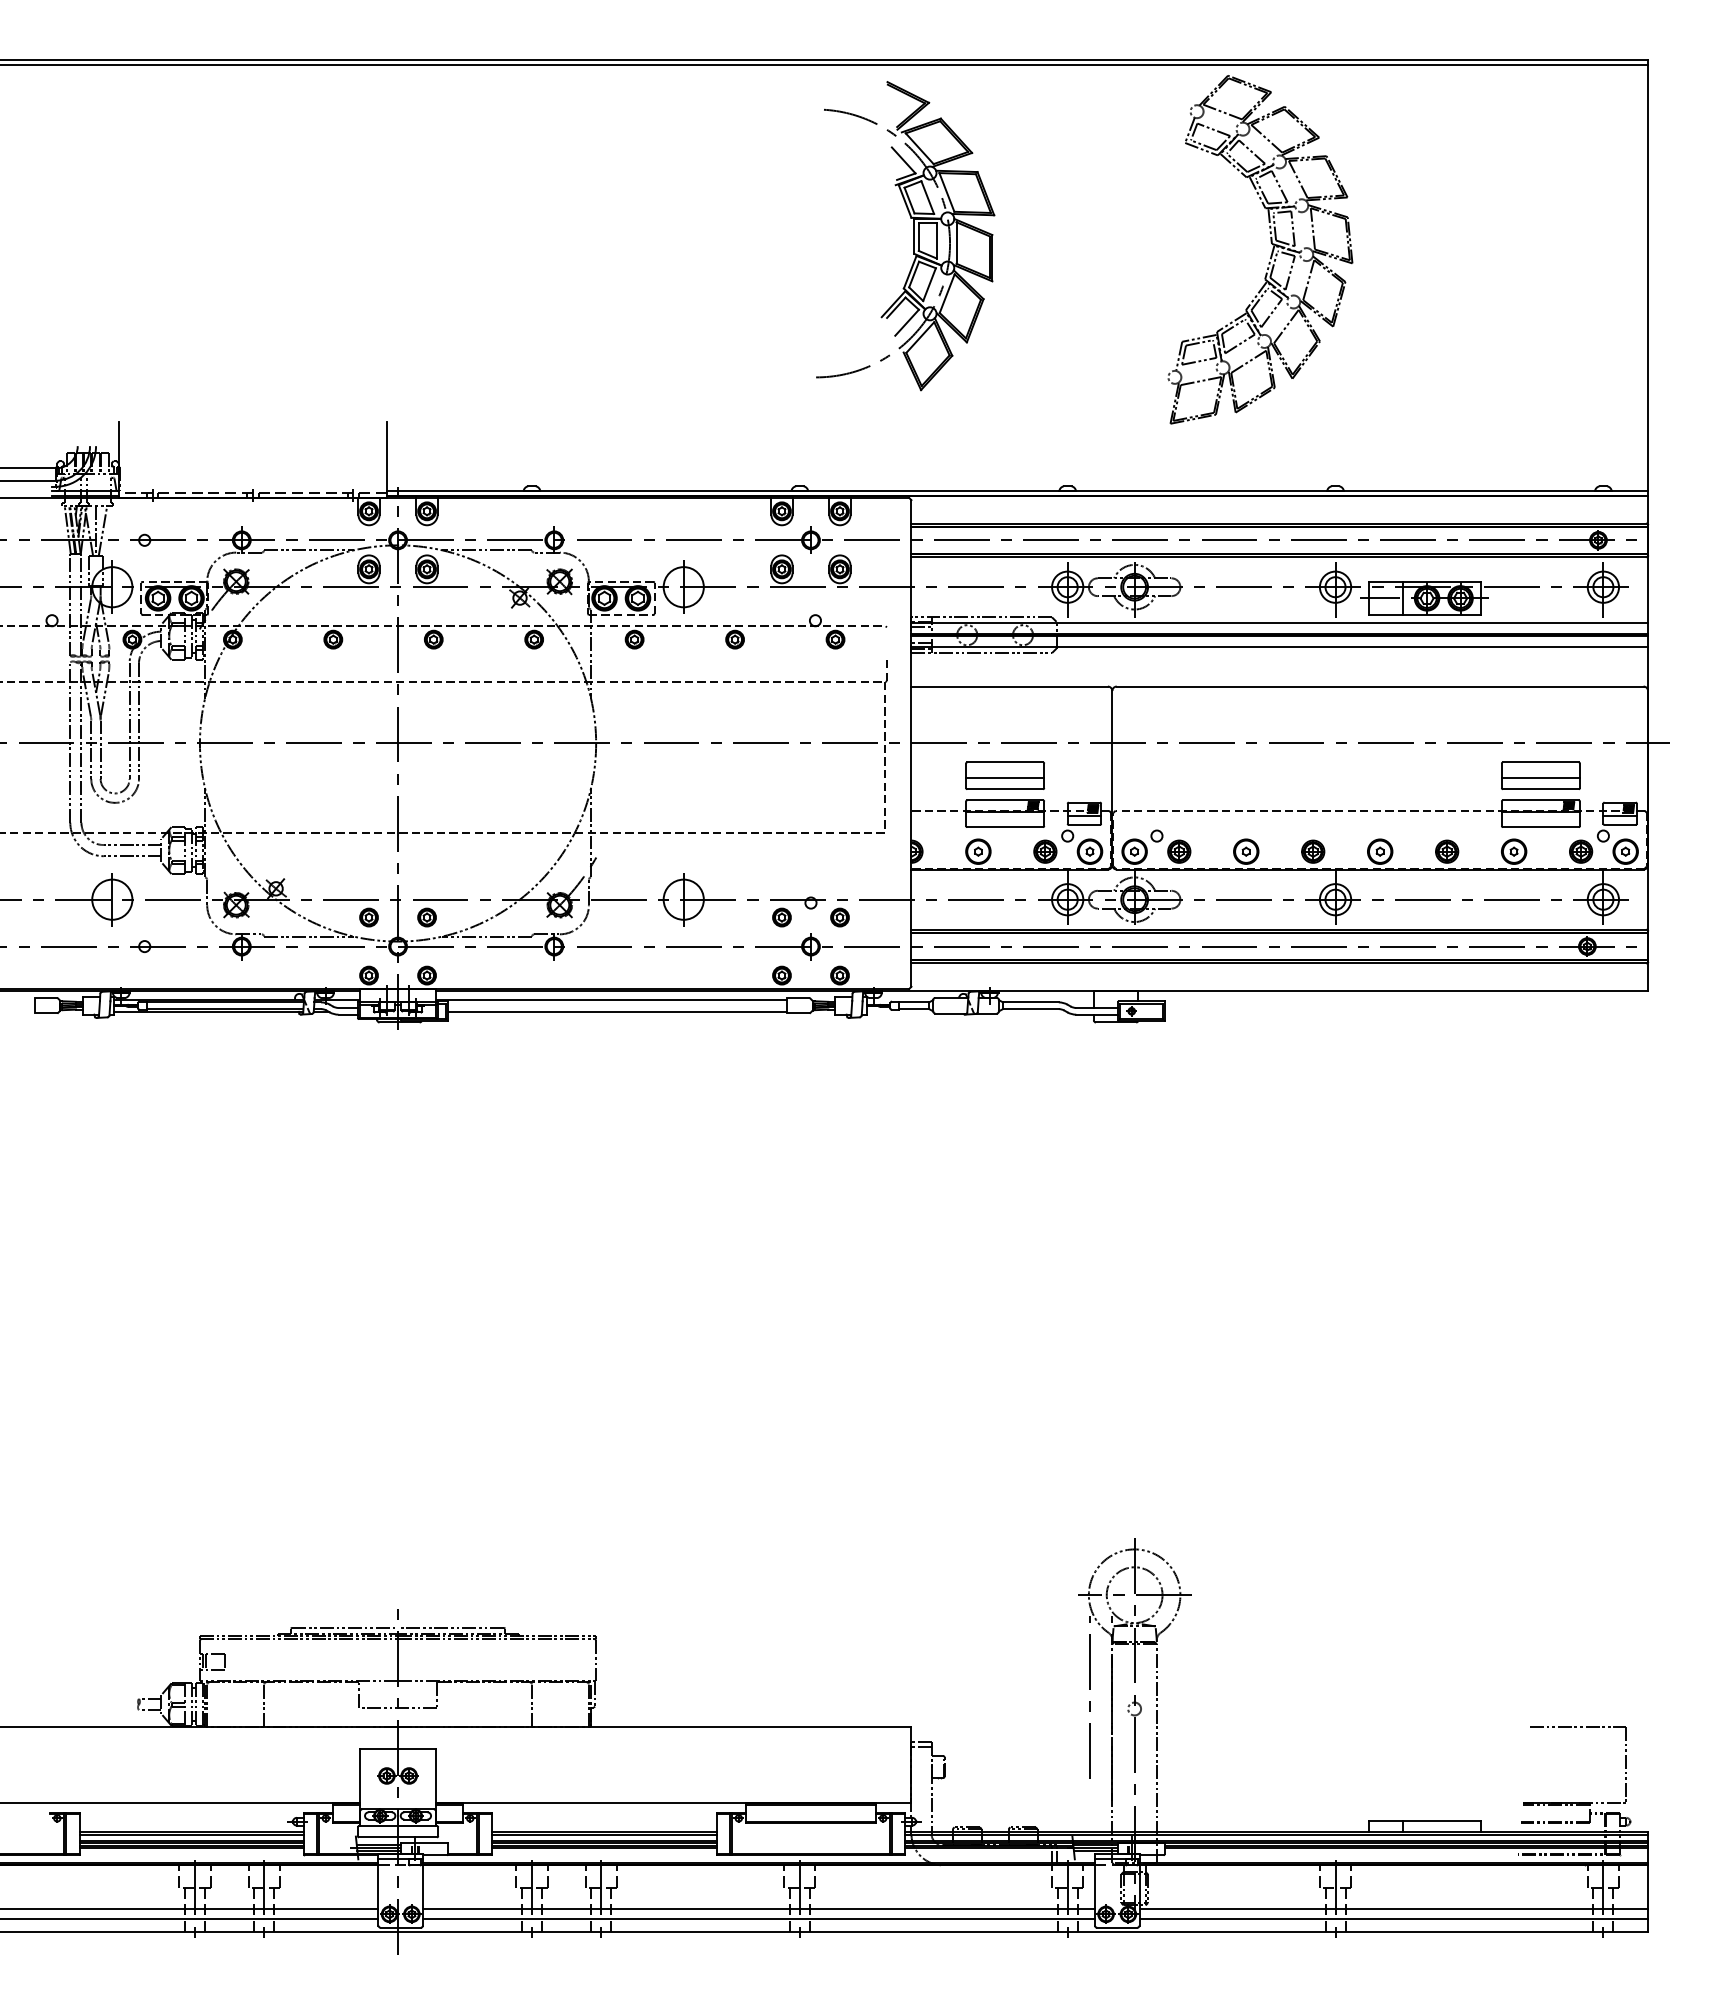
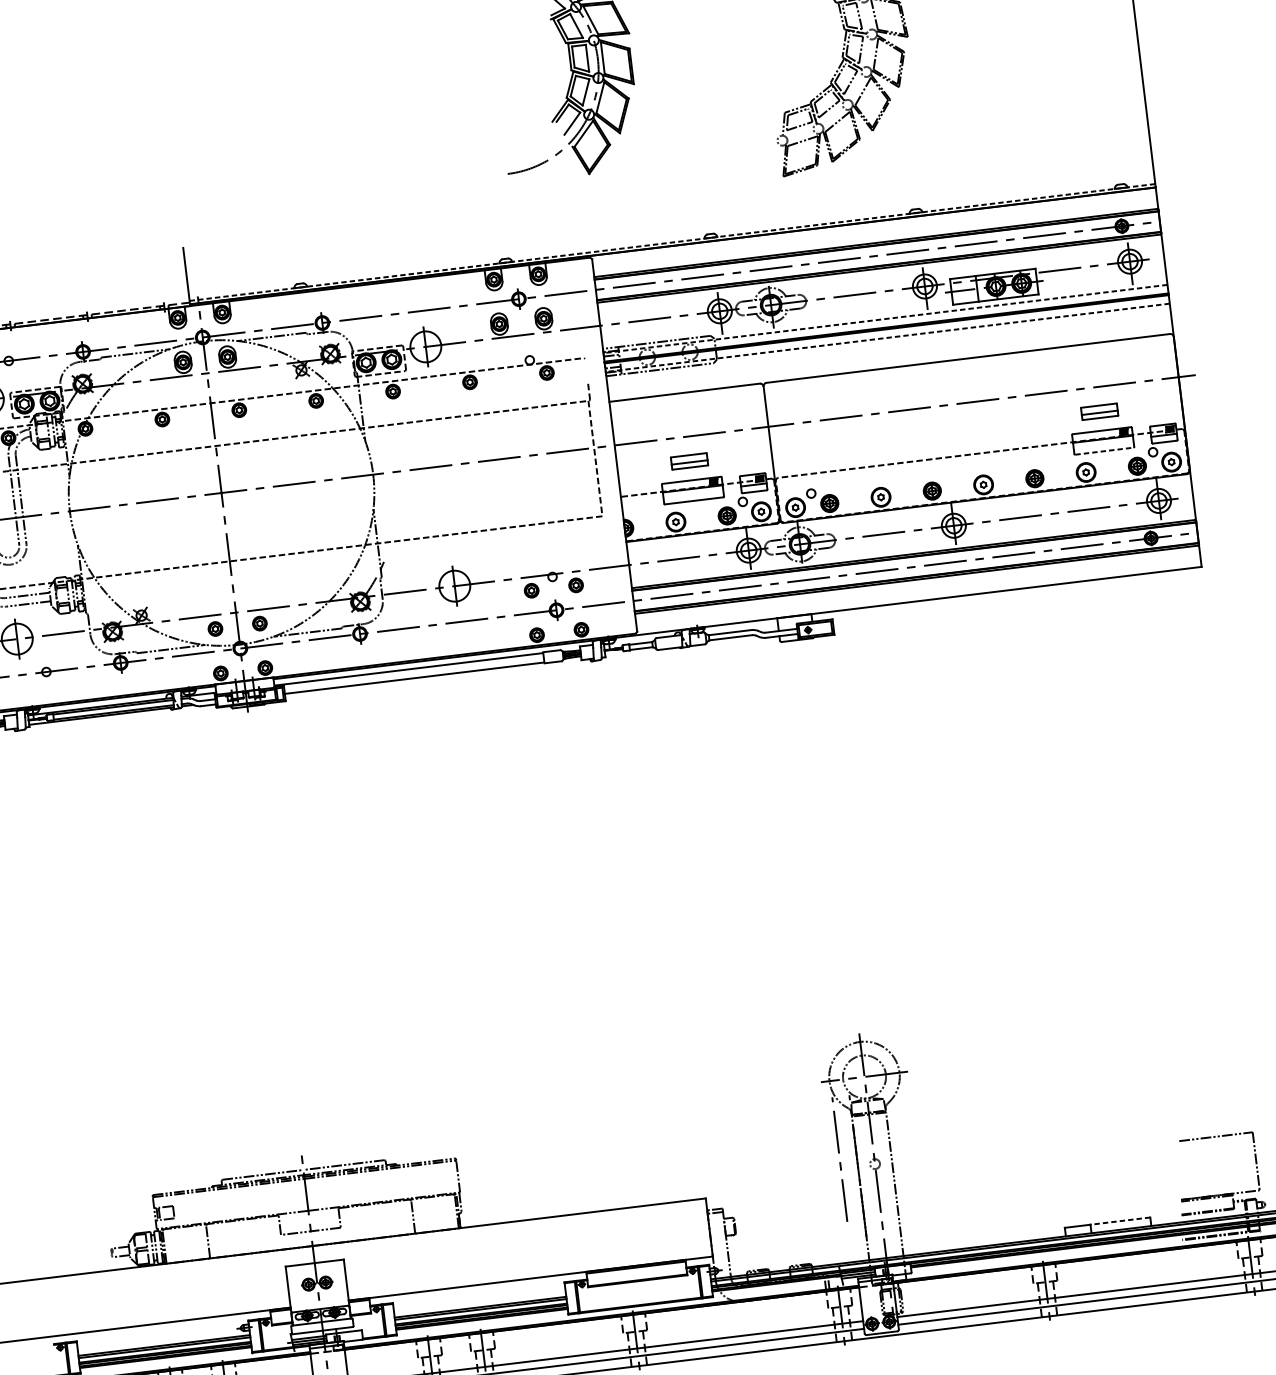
line: (1017, 491) -> (672, 242), solid -> dashed
line: (1279, 622) -> (885, 318), solid -> dashed
line: (1279, 647) -> (887, 337), solid -> dashed
part: (1005, 775) -> (689, 461), size x0.6
part: (1540, 775) -> (1099, 411), size x0.6
line: (1540, 827) -> (1104, 451), solid -> dashed
line: (1441, 1820) -> (1120, 1221), solid -> dashed

